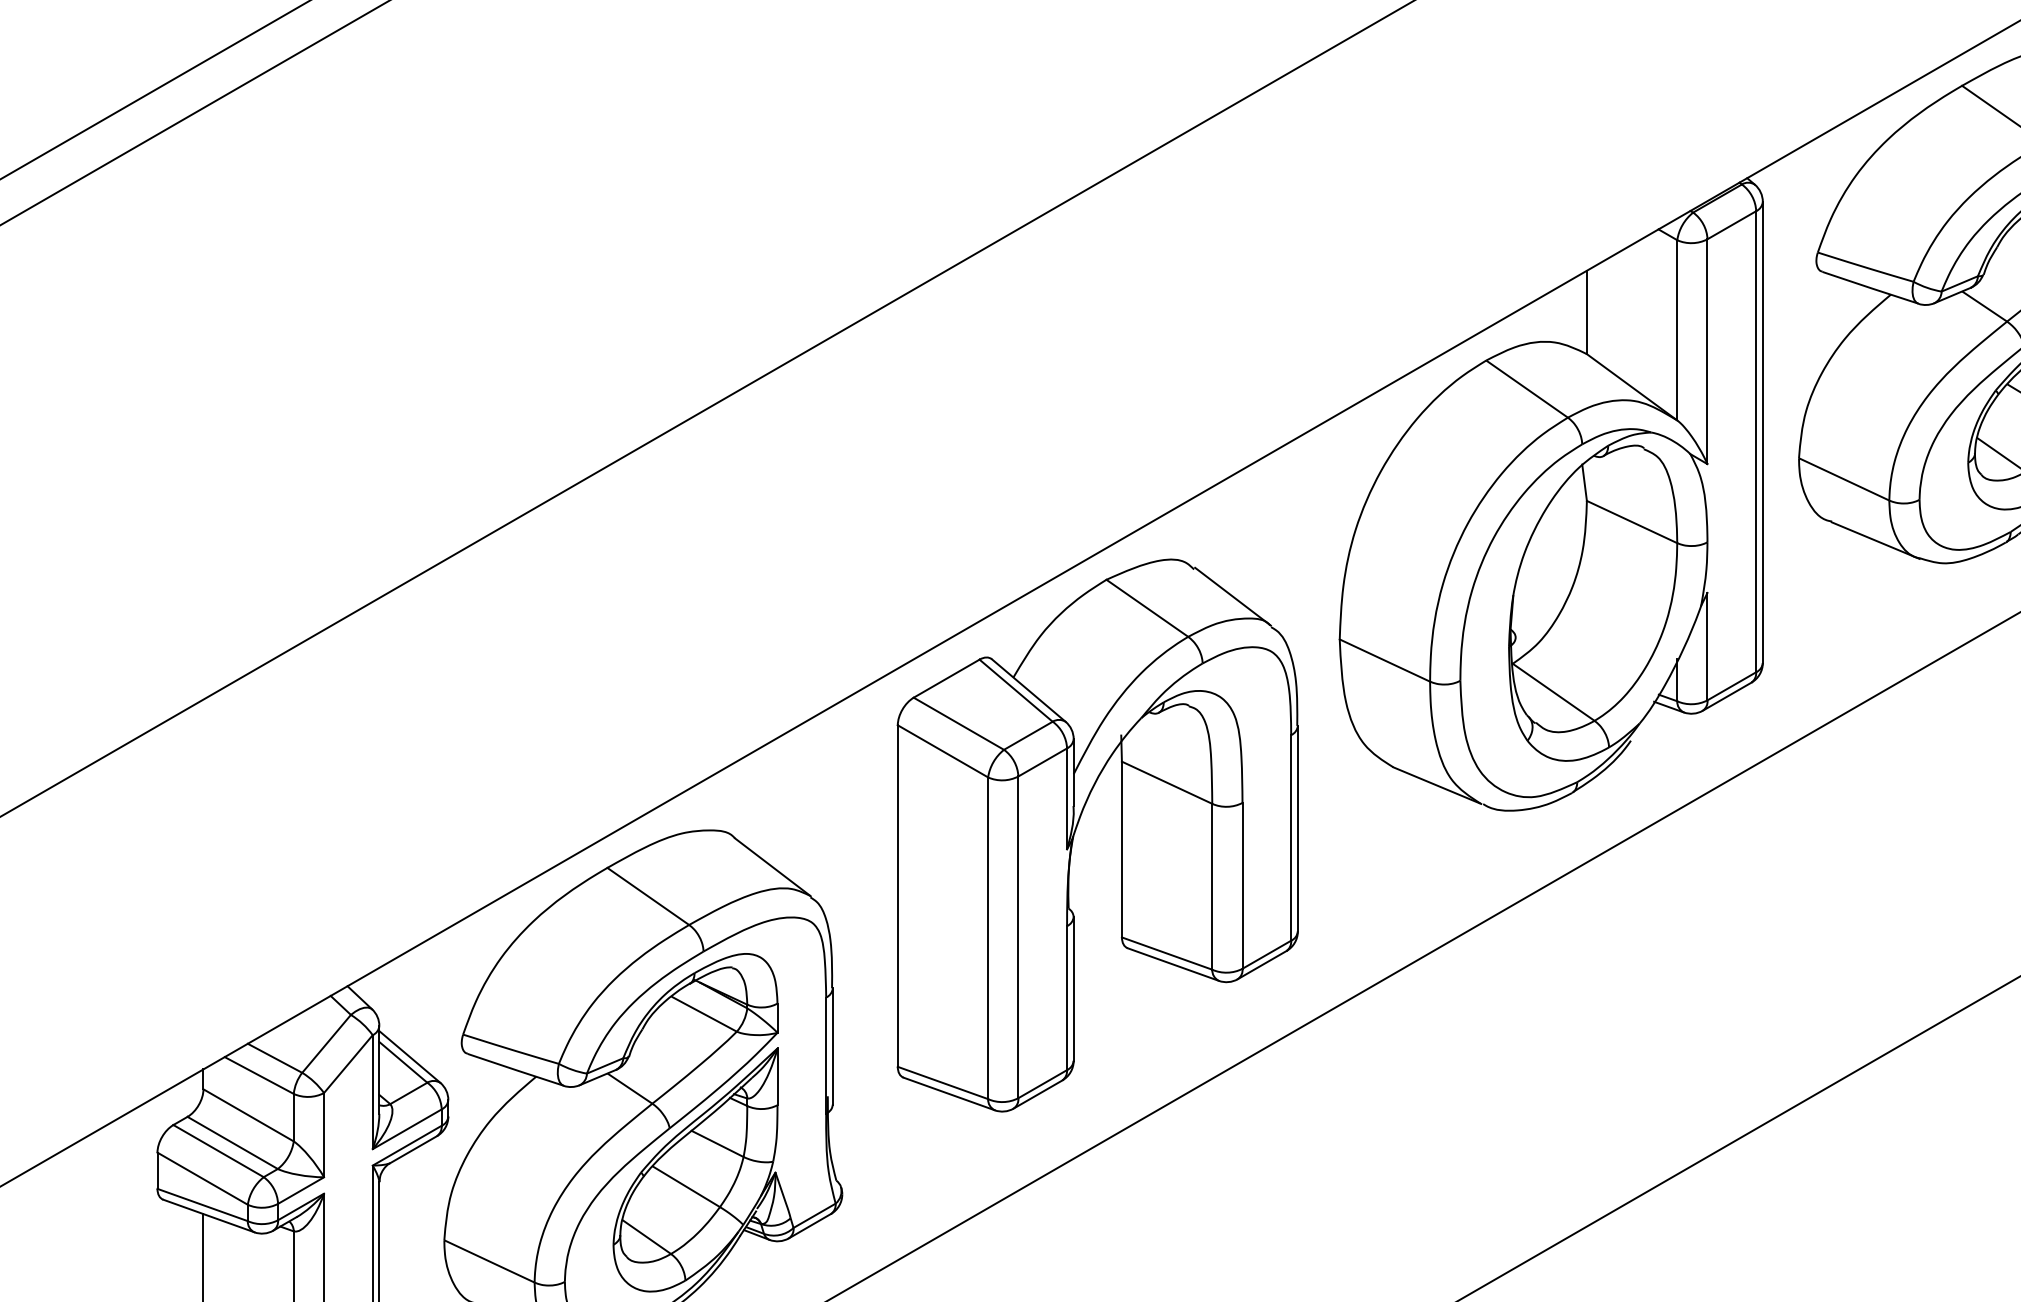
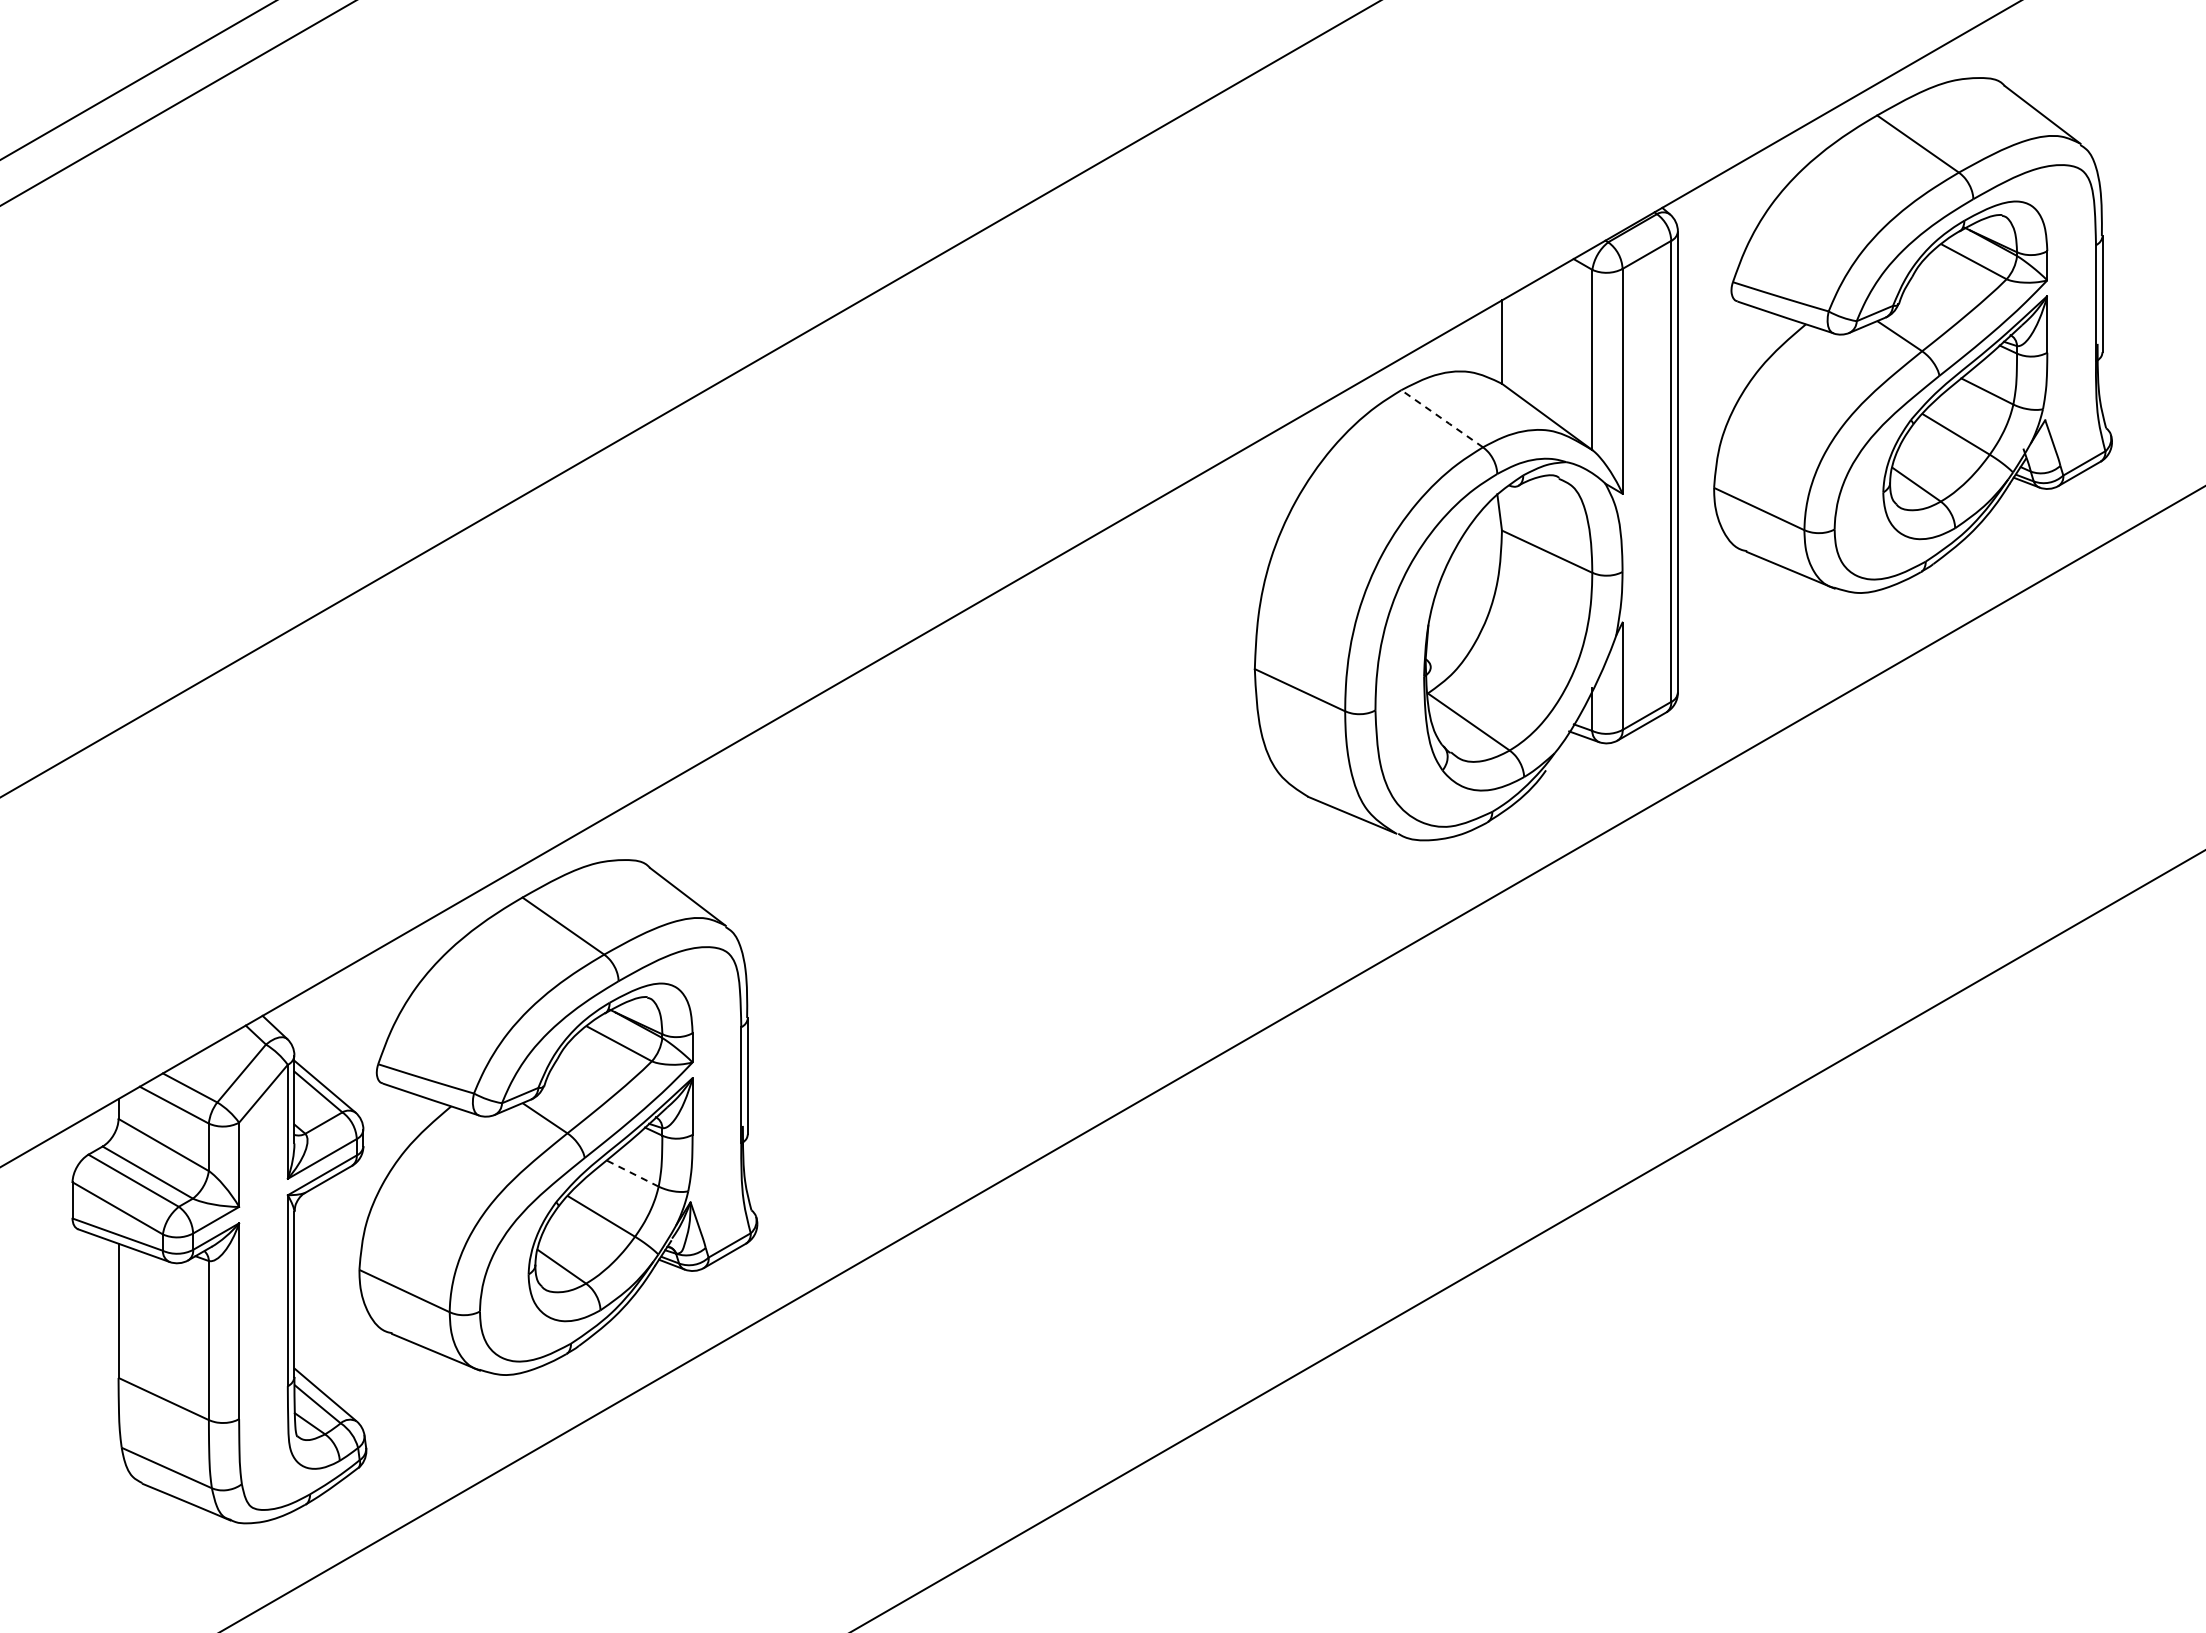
line: (1527, 389) -> (1442, 419), solid -> dashed
part: (1077, 827) -> (992, 857), removed
line: (717, 1143) -> (632, 1173), solid -> dashed

